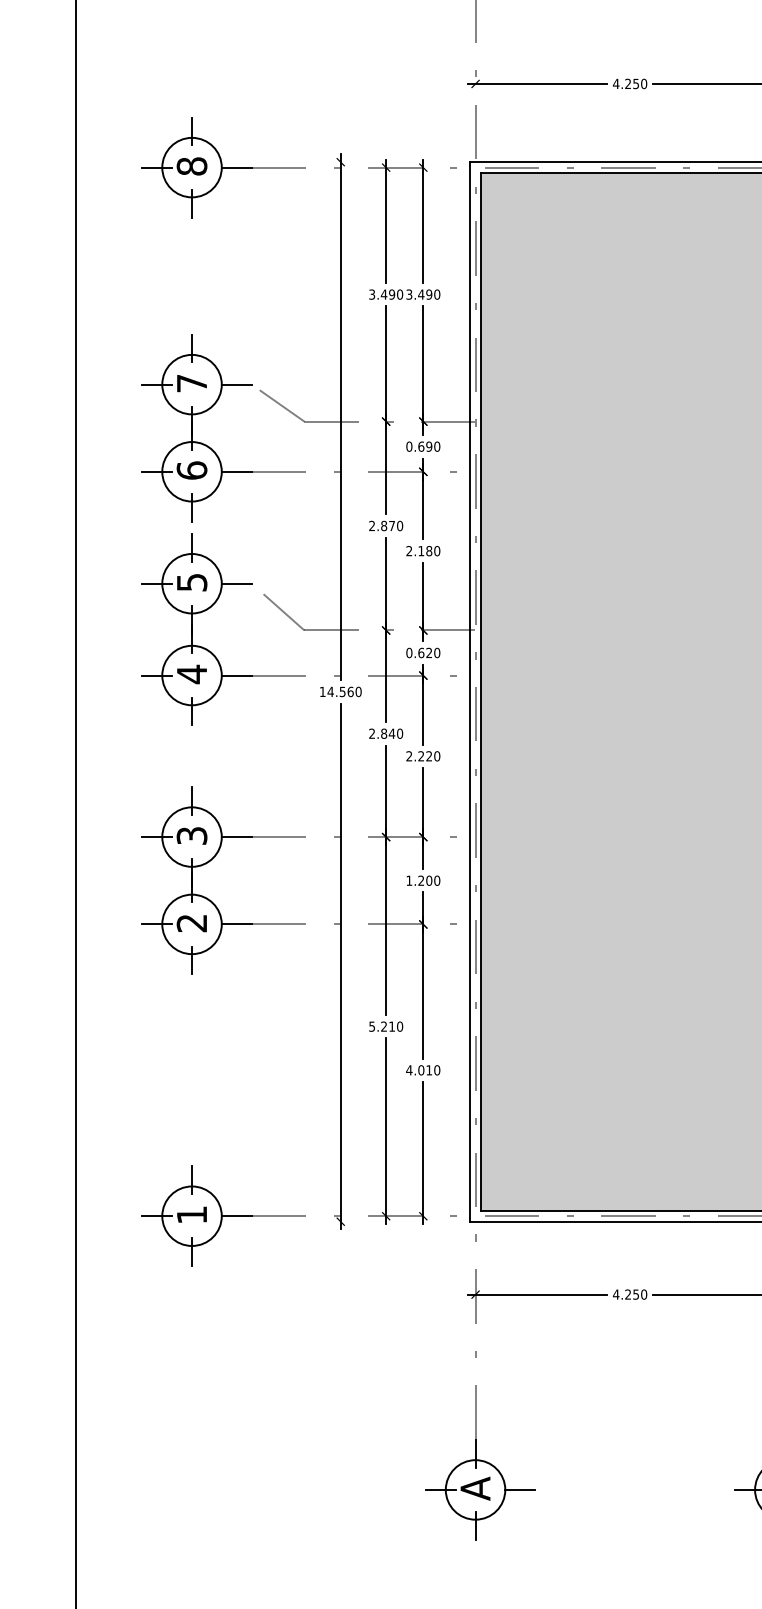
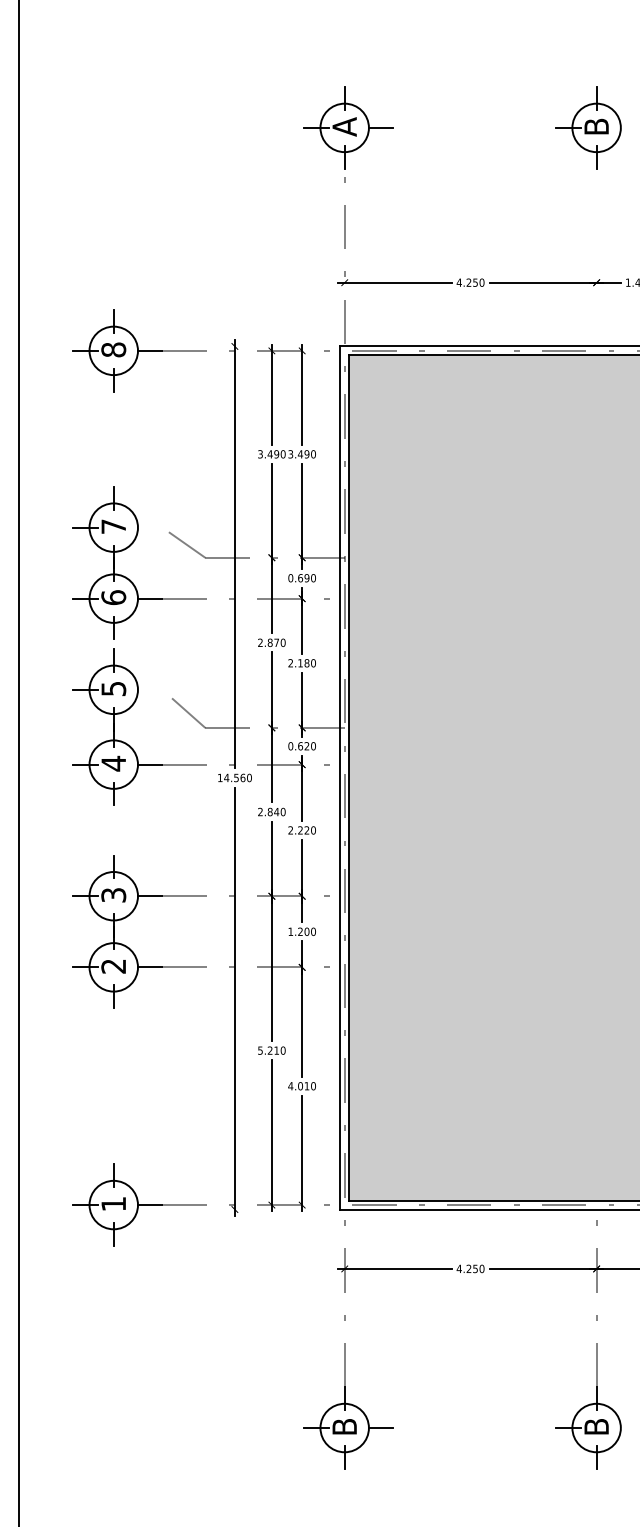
line: (237, 384) -> (150, 527), removed
line: (237, 583) -> (150, 689), removed
text: (475, 1488) -> (344, 1426), A -> B

